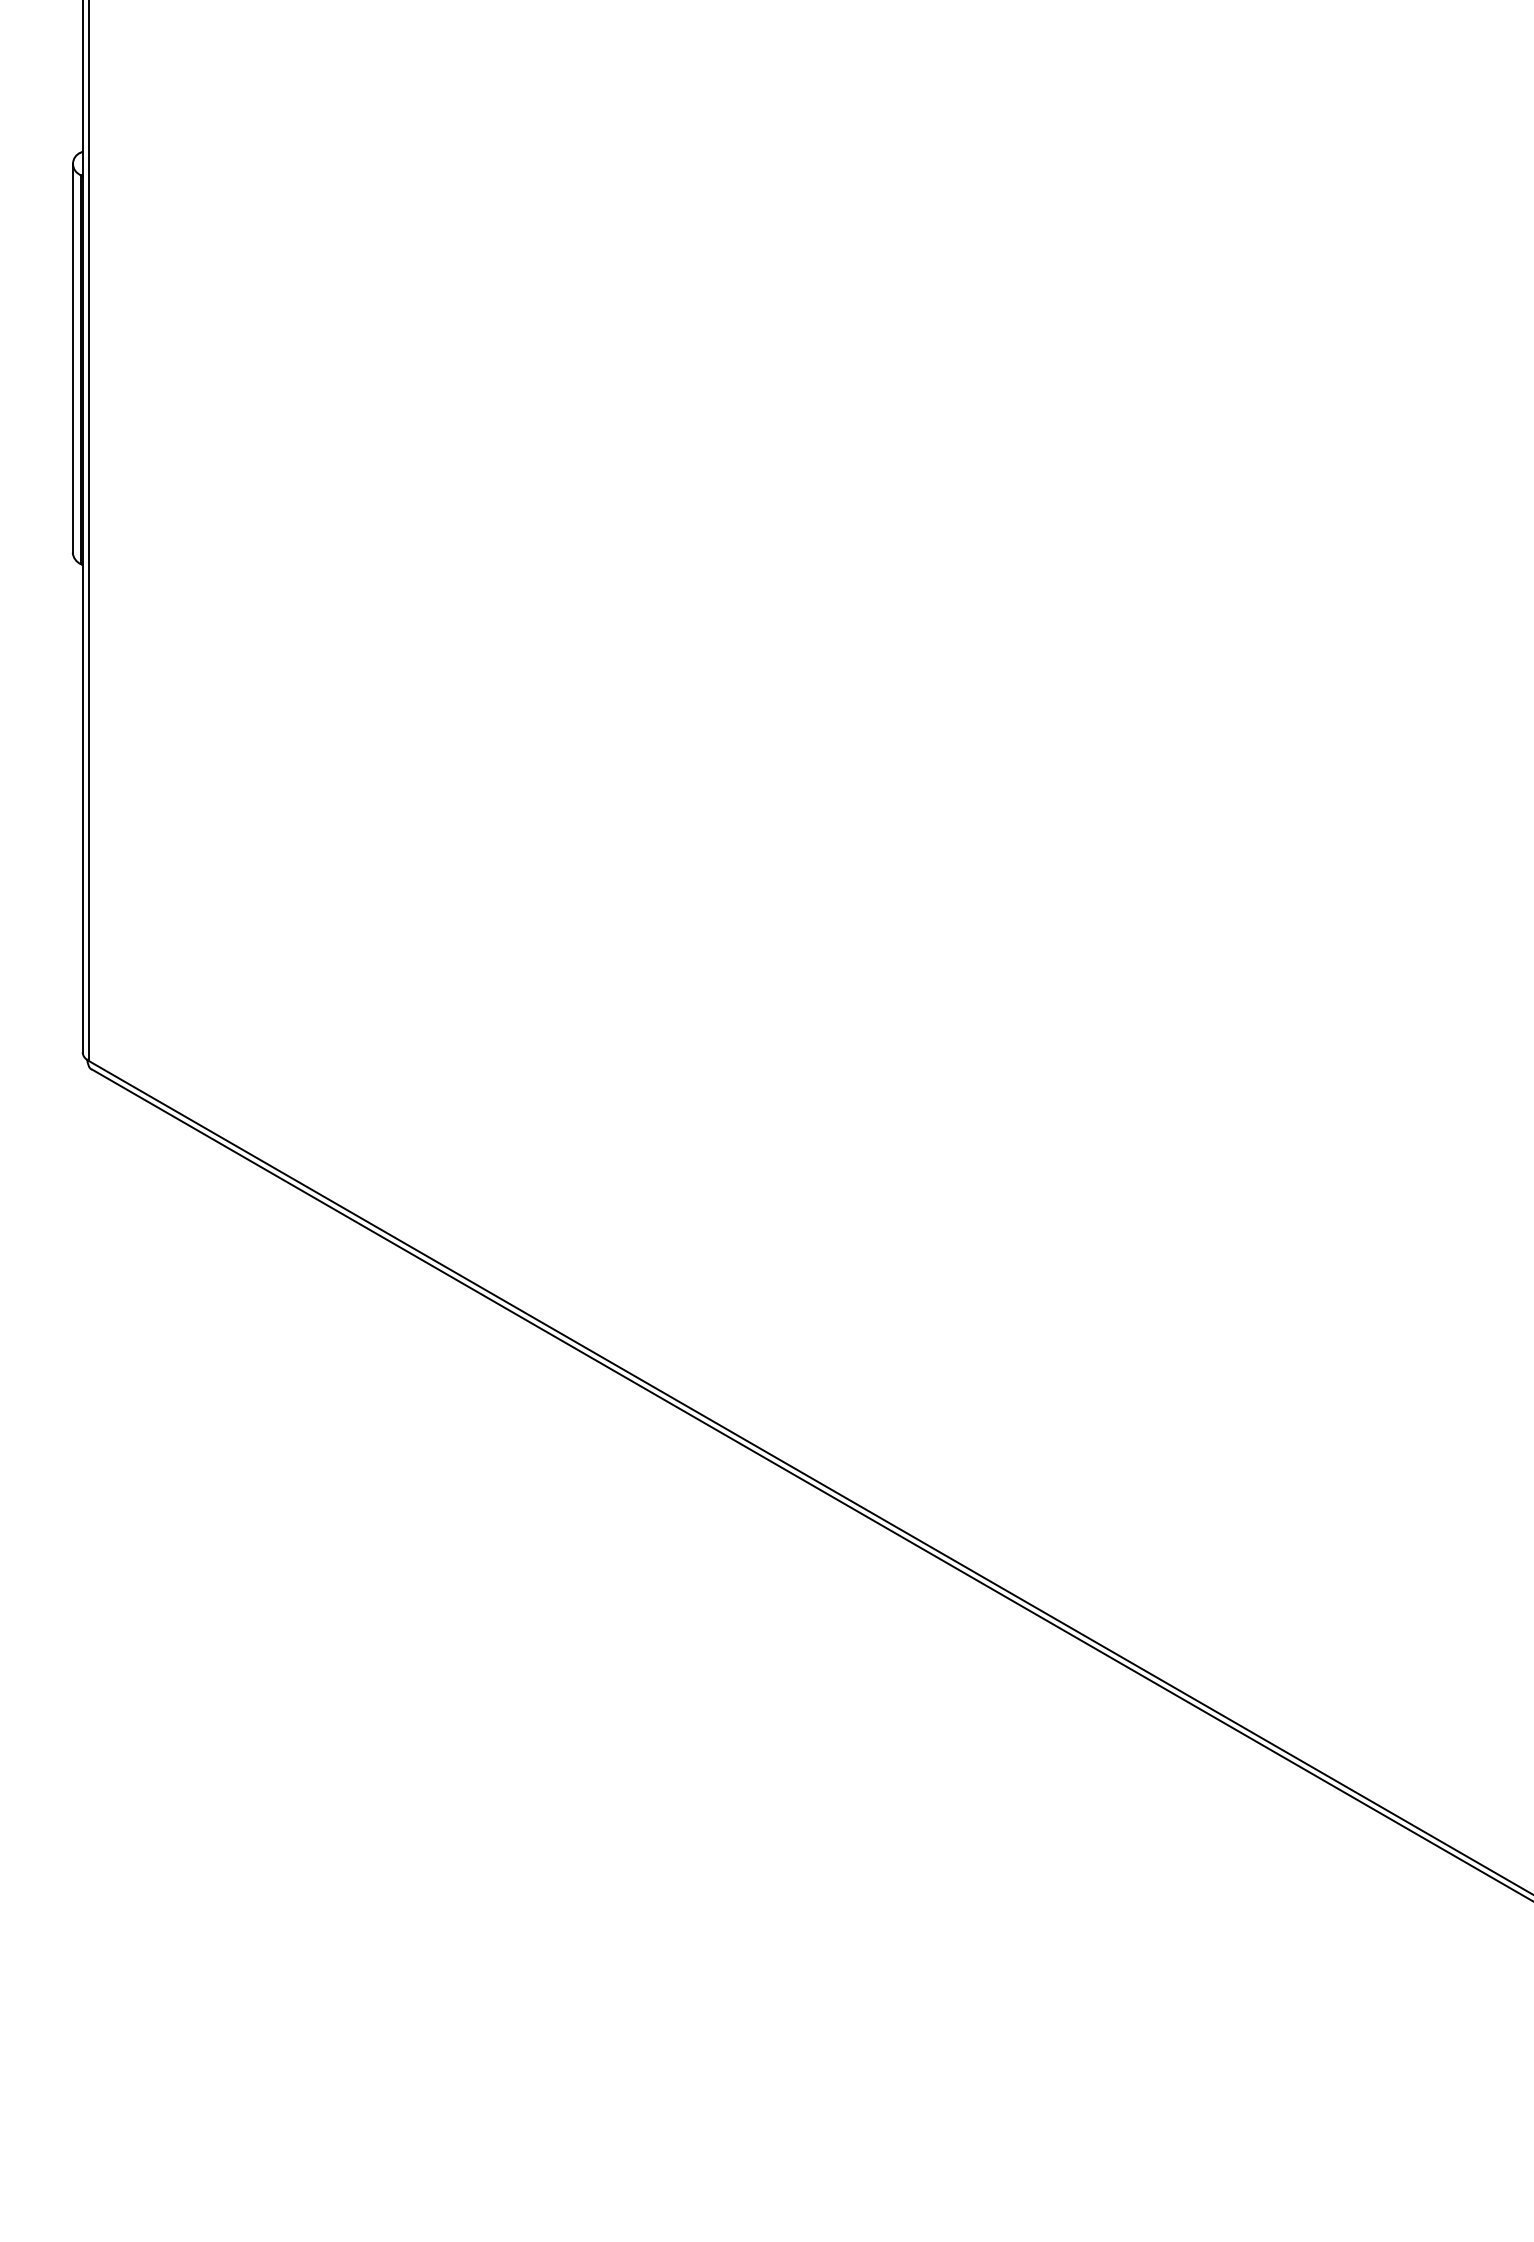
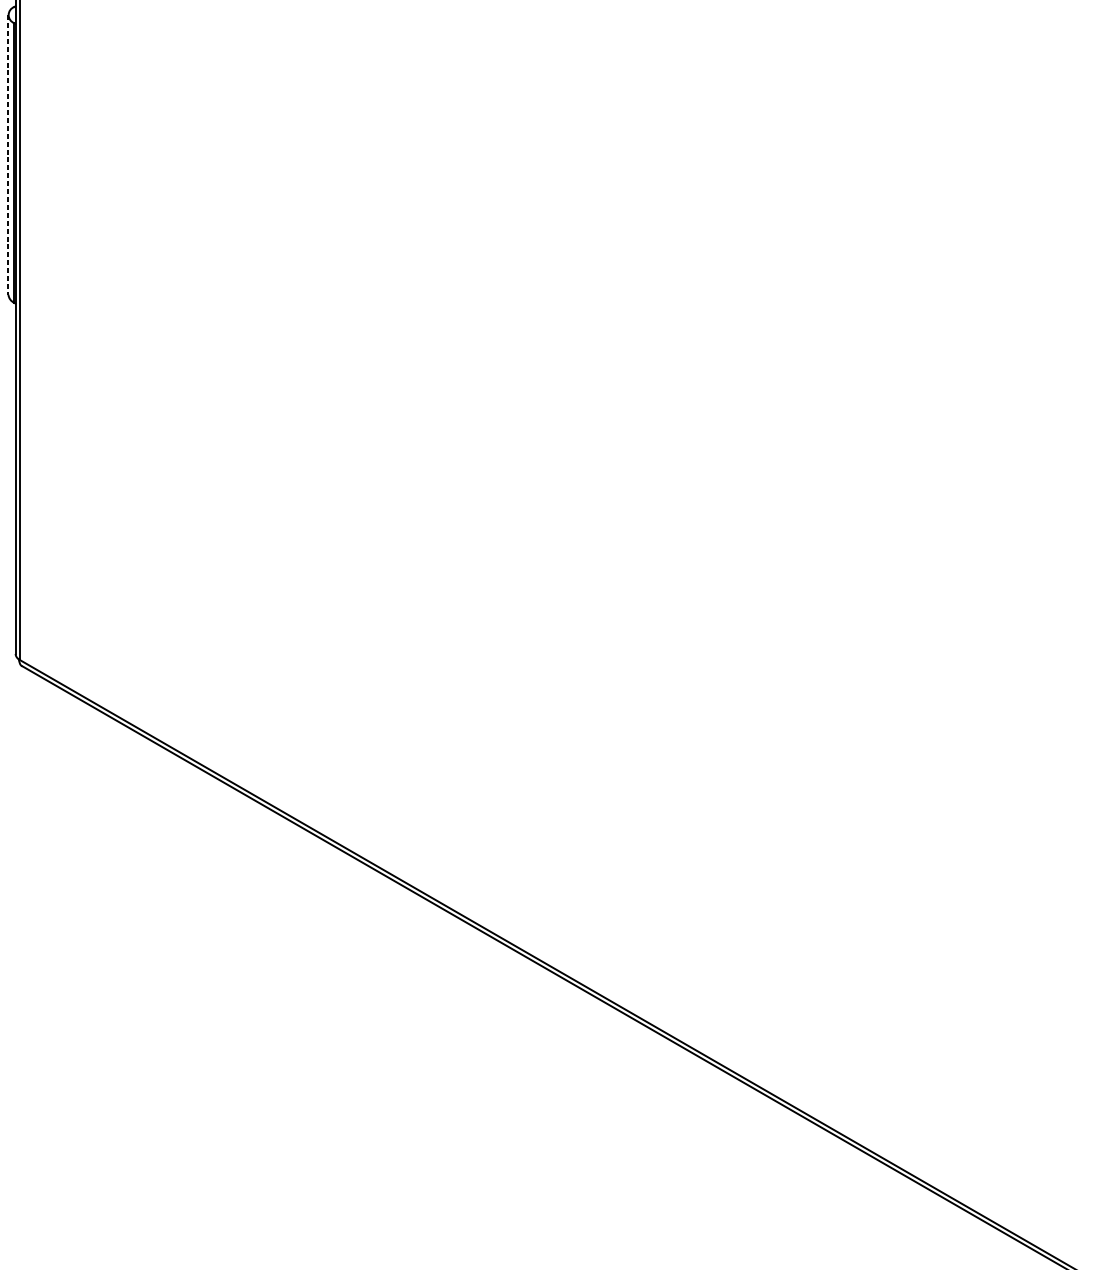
line: (72, 358) -> (8, 155), solid -> dashed

